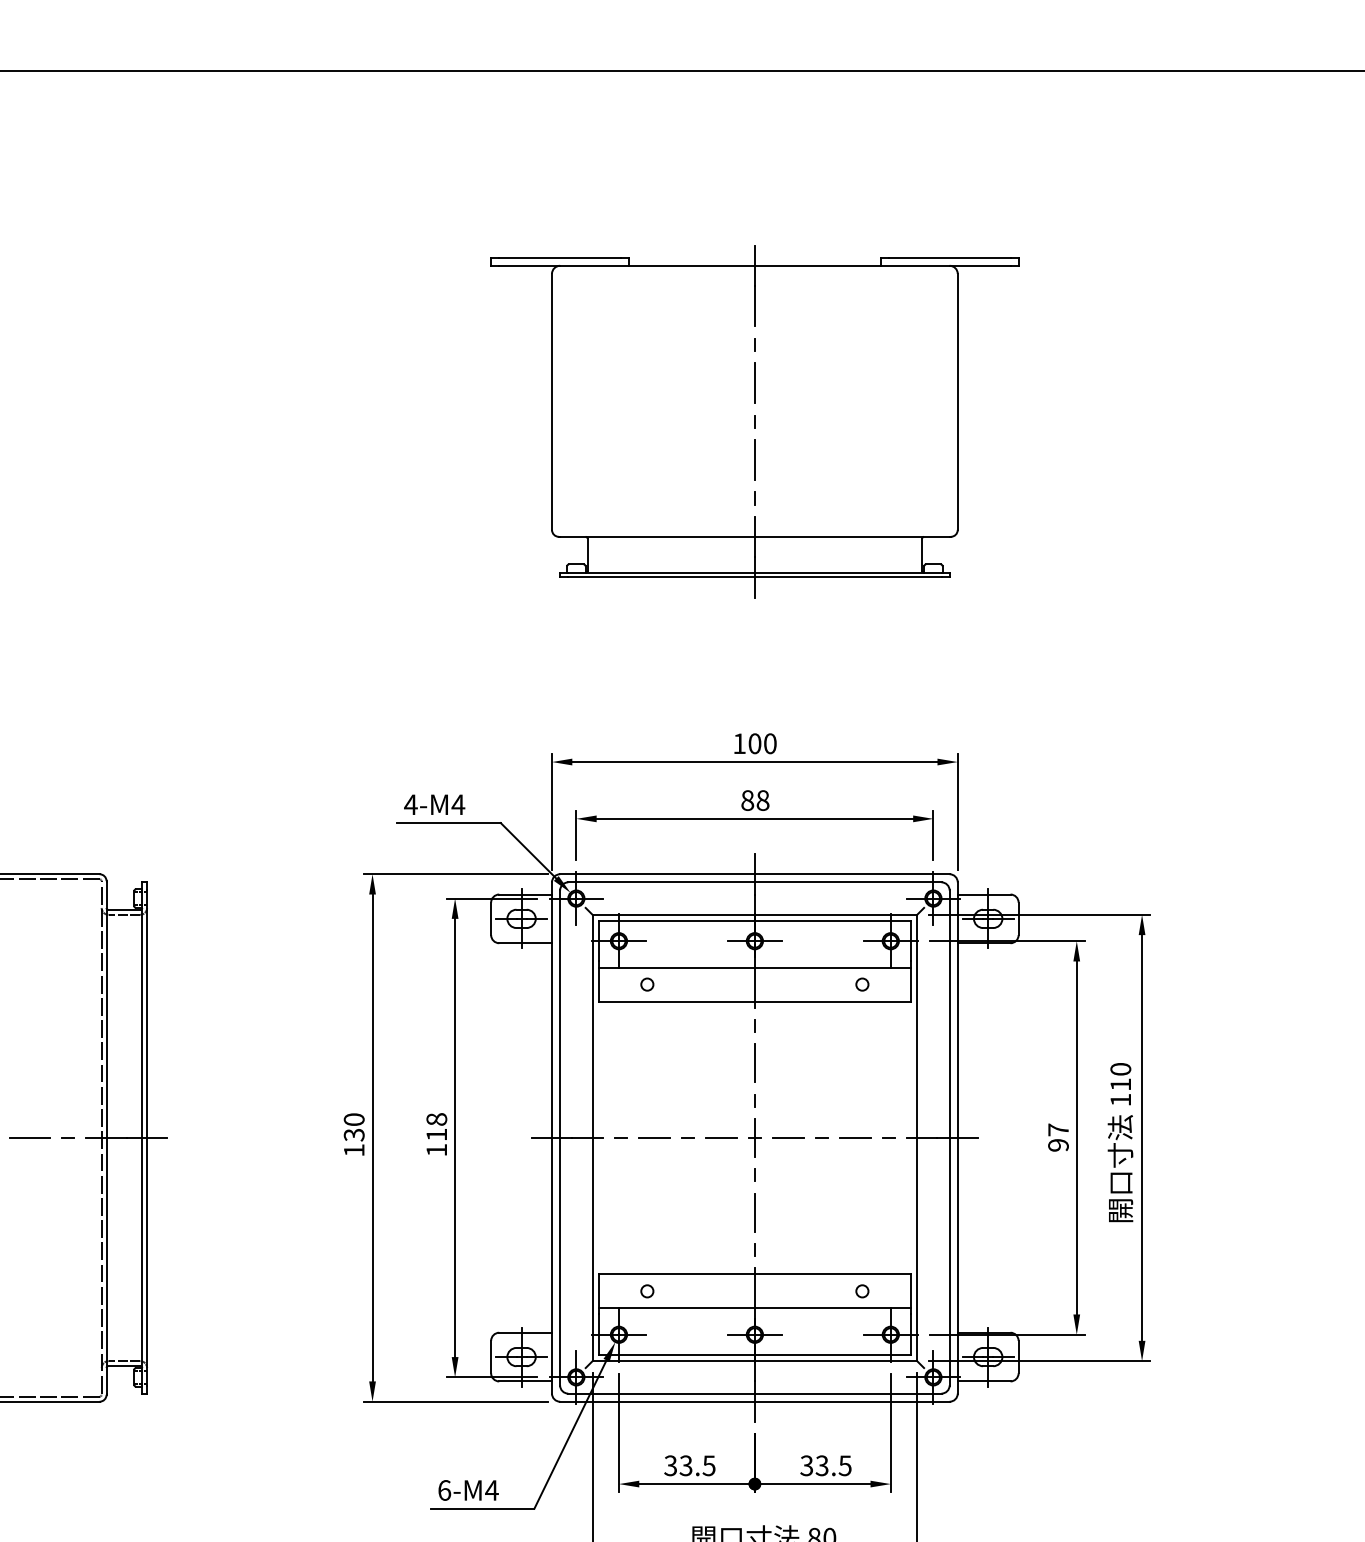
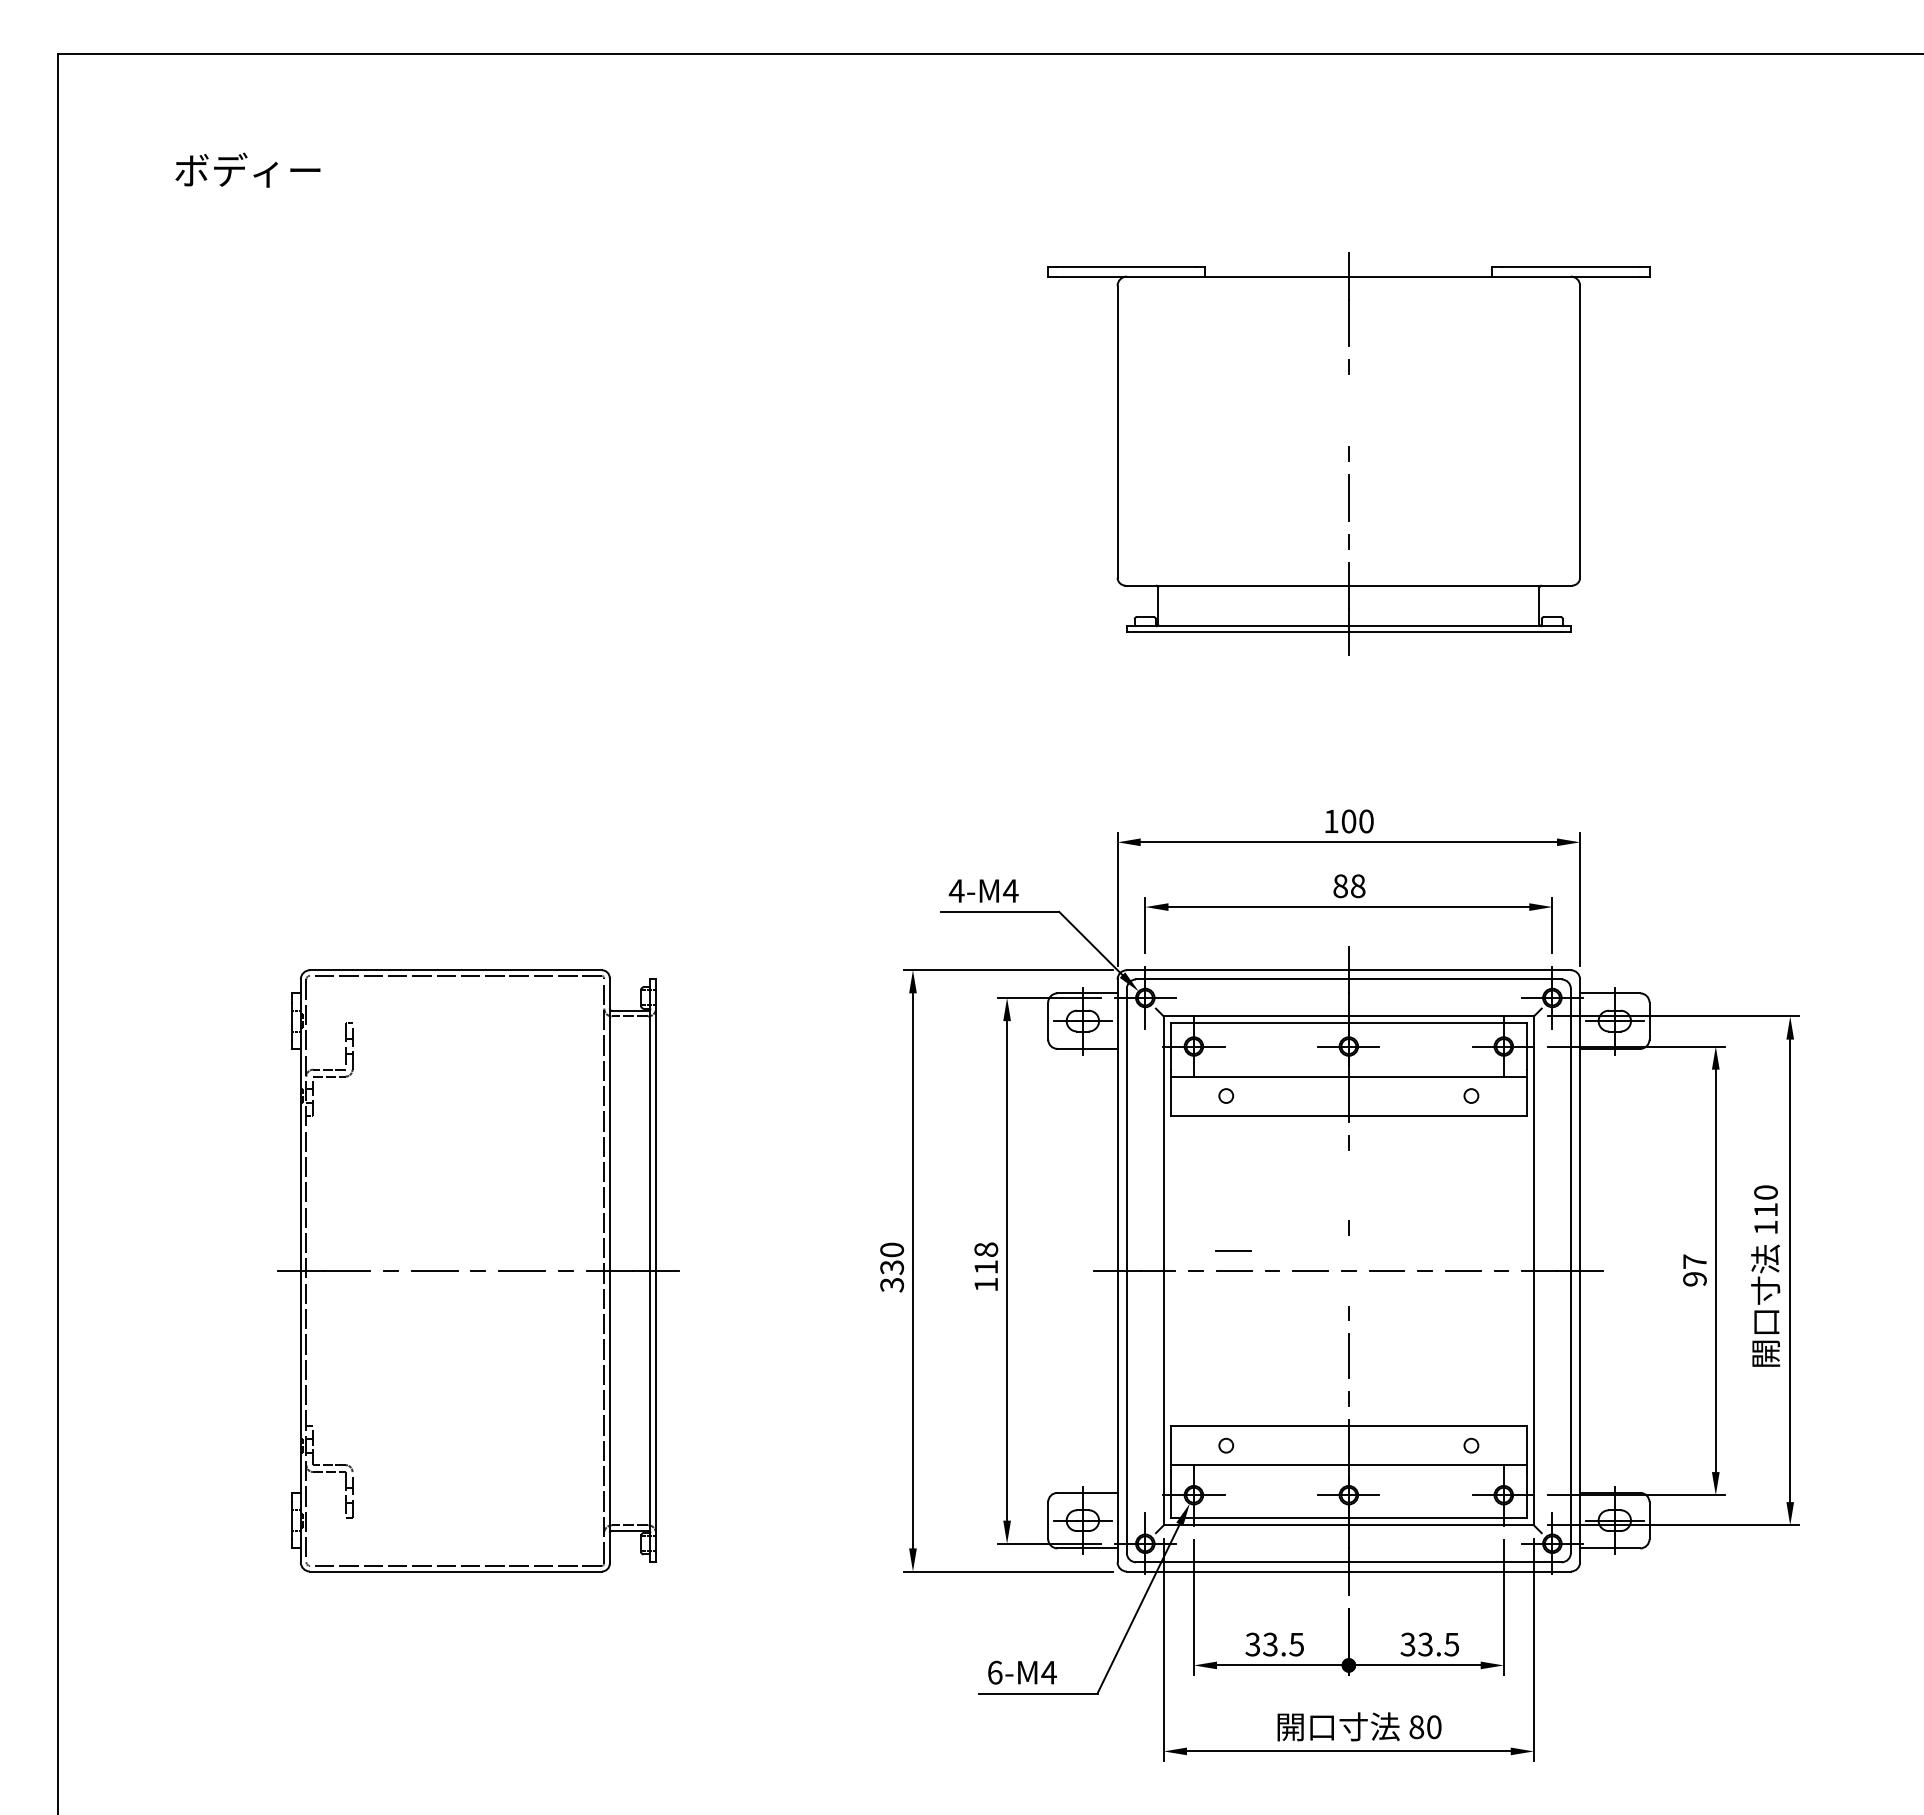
line: (754, 383) -> (1348, 410), removed
line: (754, 1063) -> (1348, 1185), removed
line: (653, 1120) -> (1233, 1250), added
line: (754, 1137) -> (1348, 1270), removed
text: (354, 1150) -> (892, 1285), 130 -> 330

